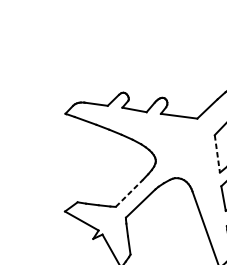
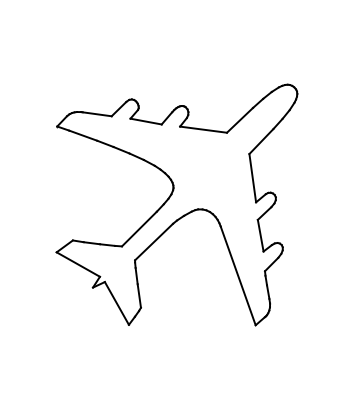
line: (217, 154) -> (252, 178), dashed -> solid
line: (129, 193) -> (139, 229), dashed -> solid

